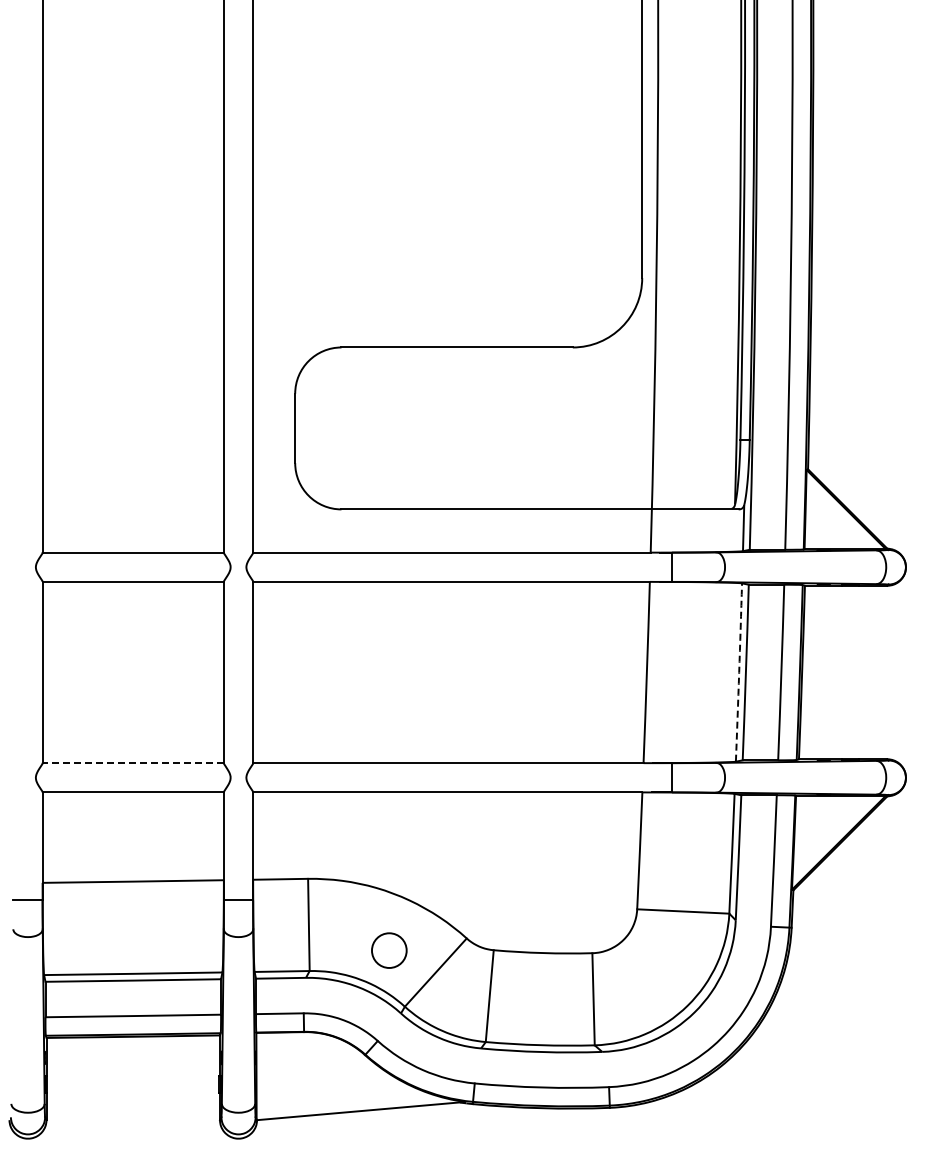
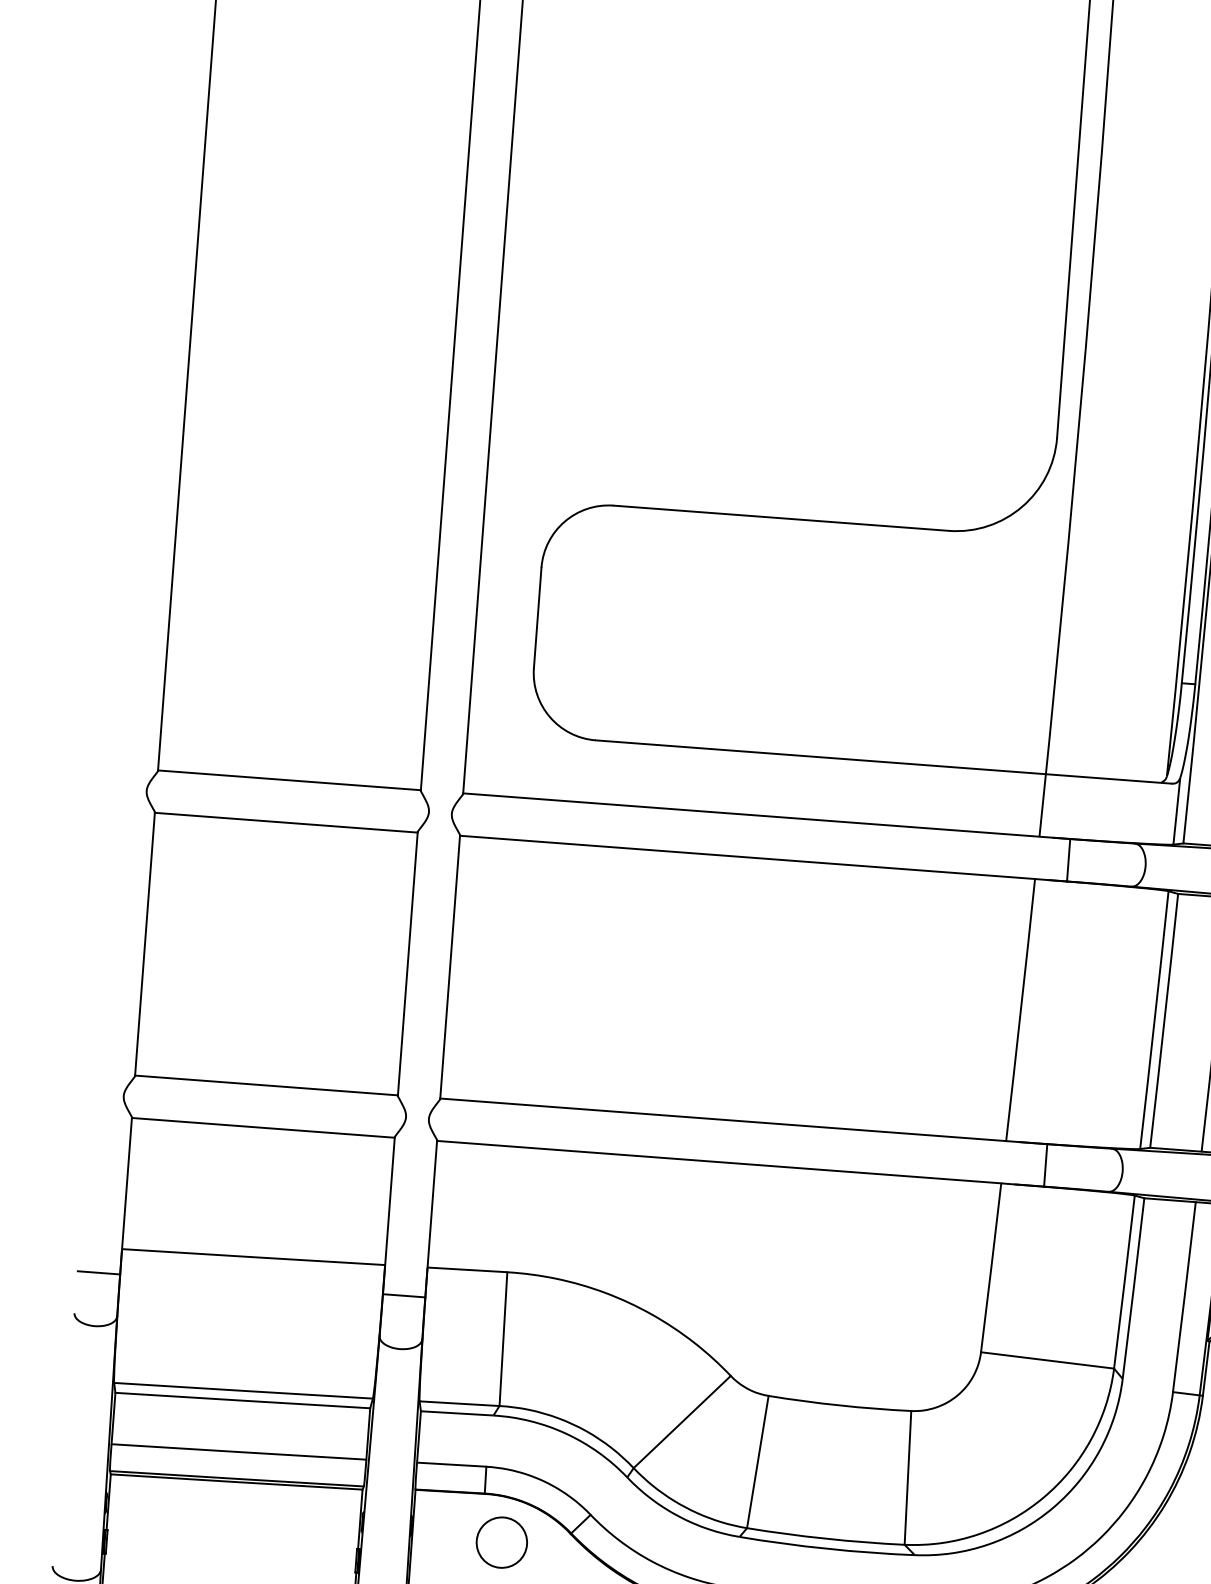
arc: (739, 672) -> (1155, 1020), dashed -> solid
line: (133, 763) -> (266, 1086), dashed -> solid
circle: (389, 950) -> (502, 1542), moved

